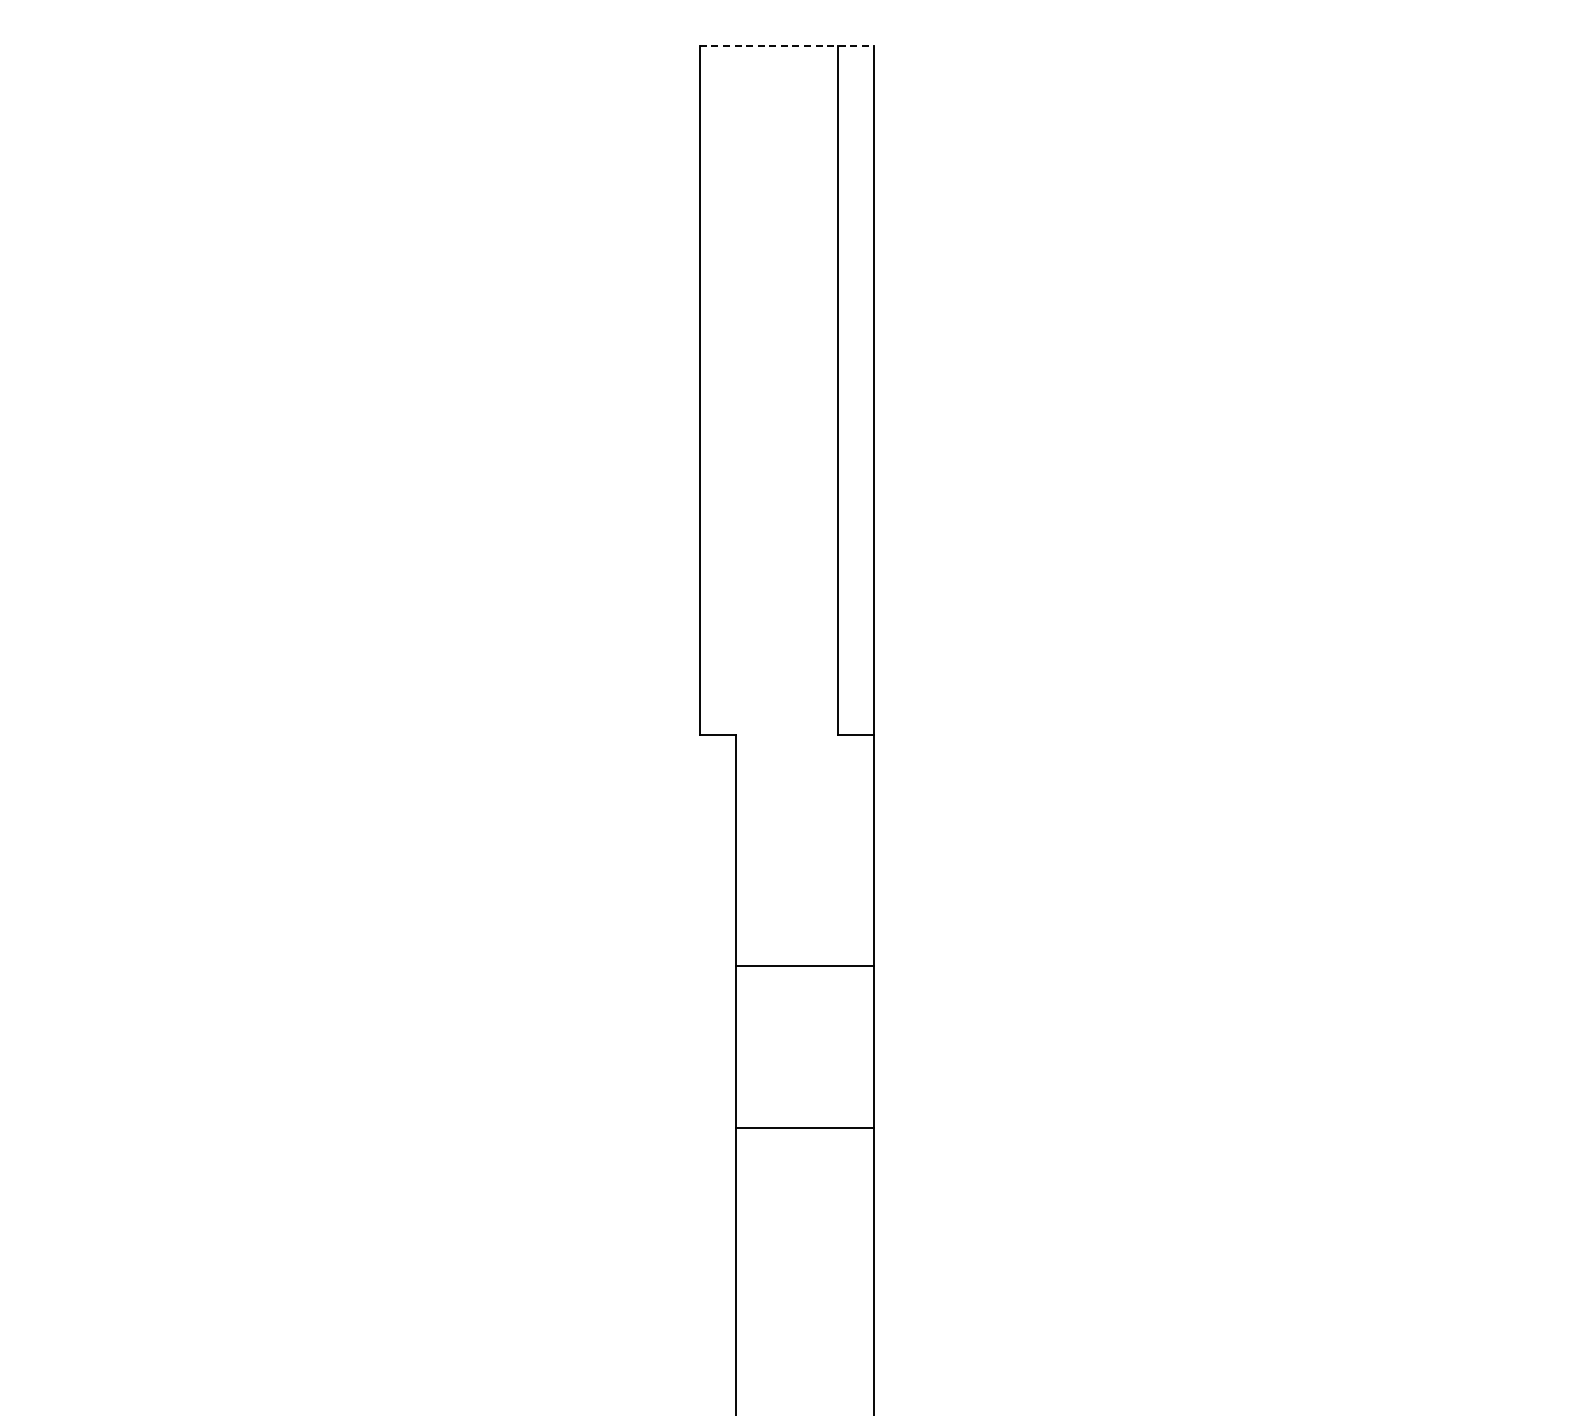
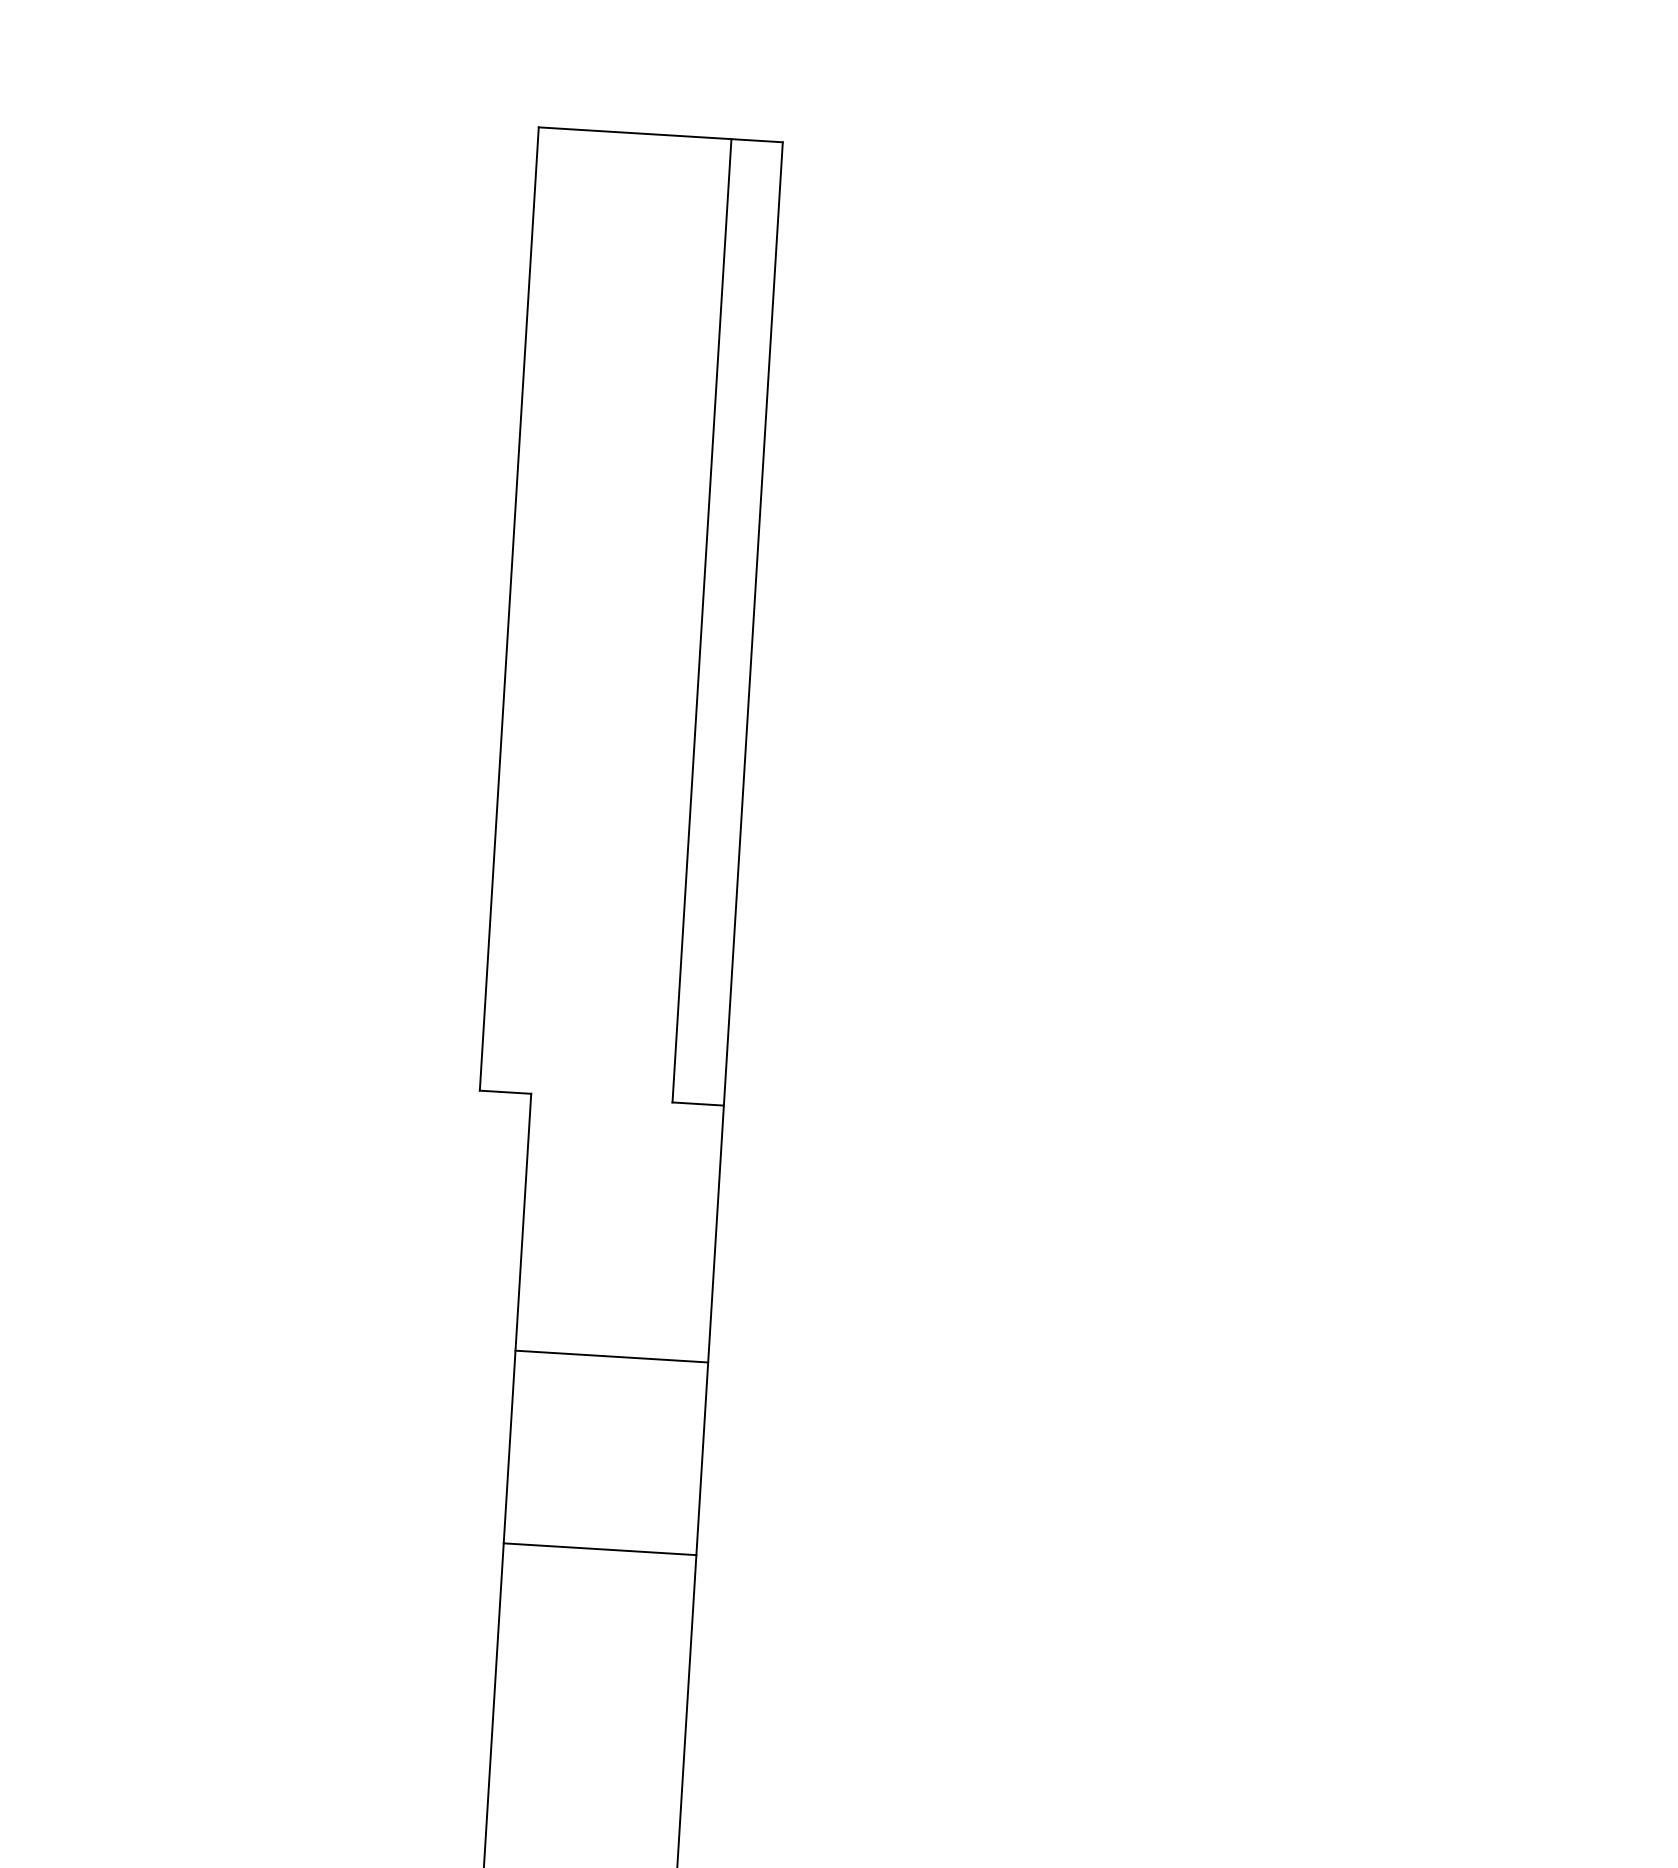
line: (787, 46) -> (661, 135), dashed -> solid
line: (805, 965) -> (612, 1356), moved
line: (805, 1127) -> (600, 1549), moved

